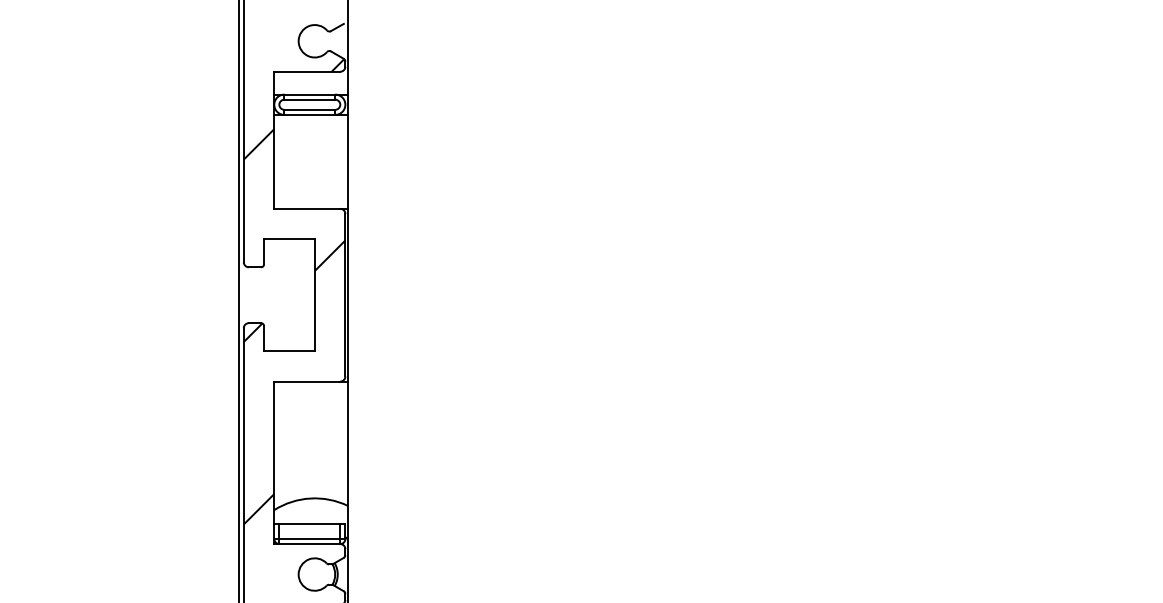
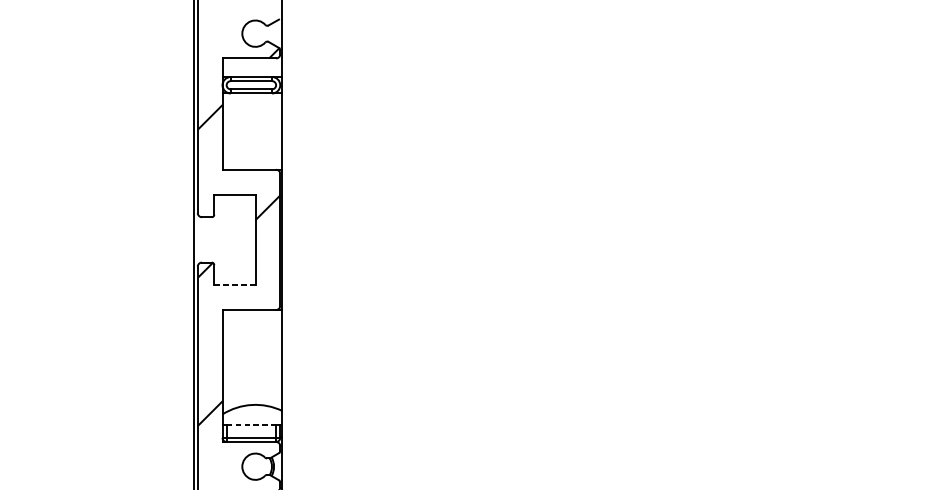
line: (289, 351) -> (234, 285), solid -> dashed
line: (310, 523) -> (251, 425), solid -> dashed

